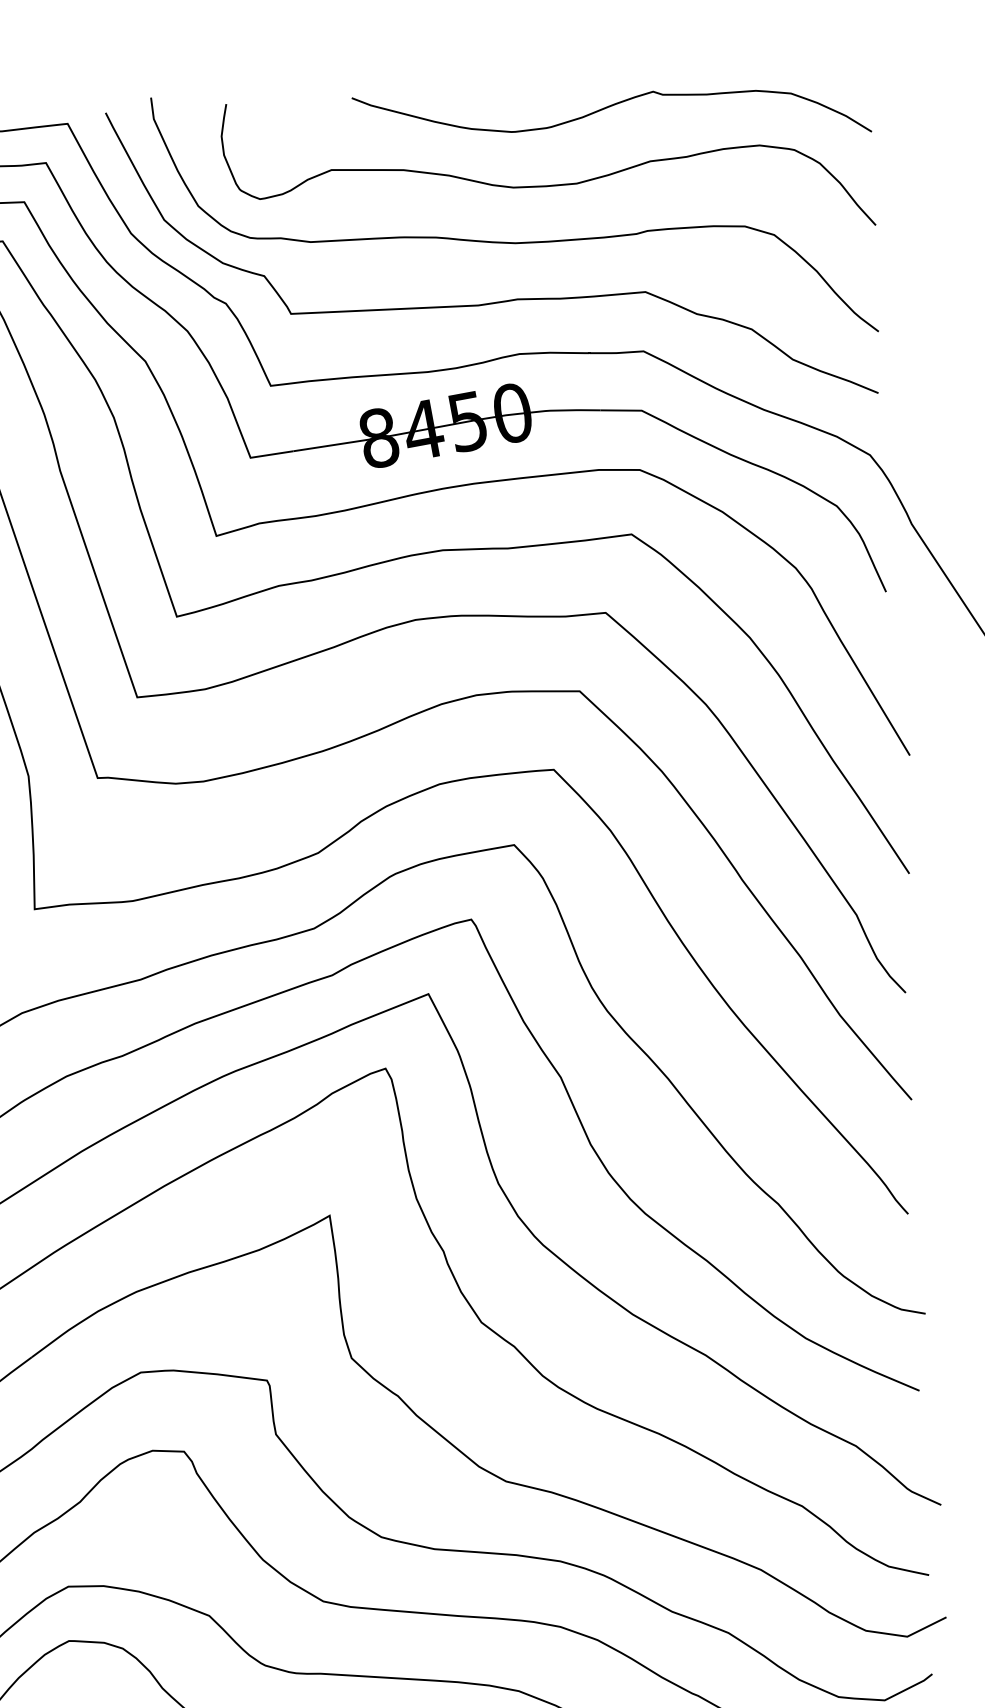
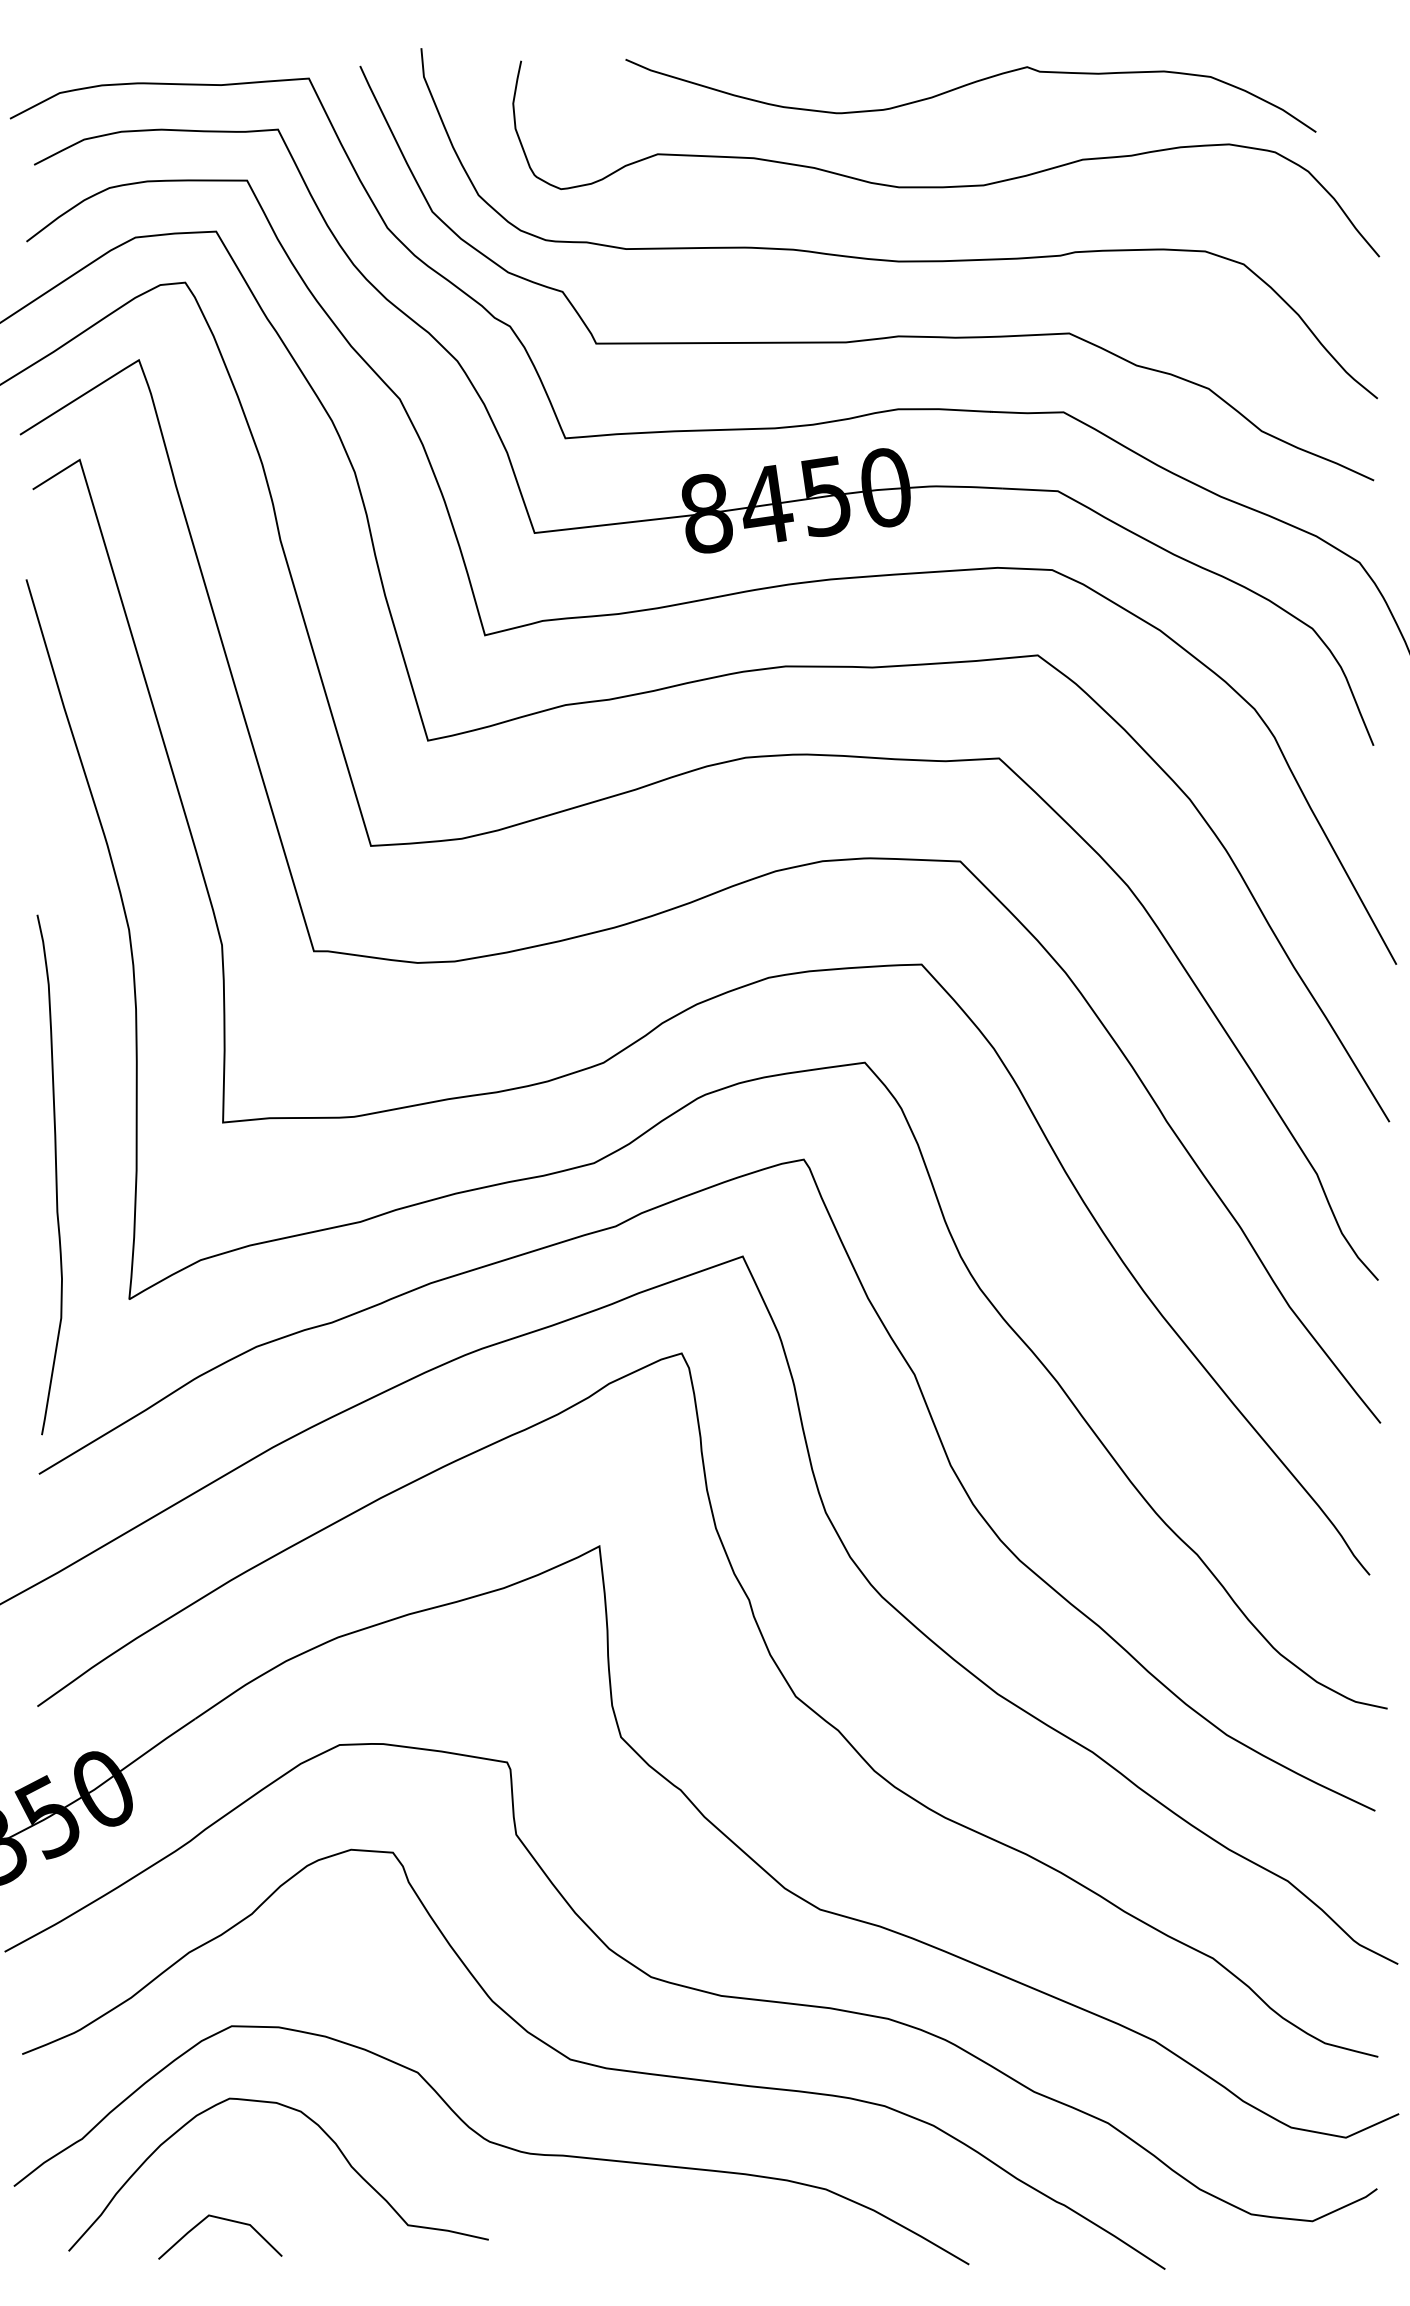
curve: (609, 107) -> (968, 85), moved

